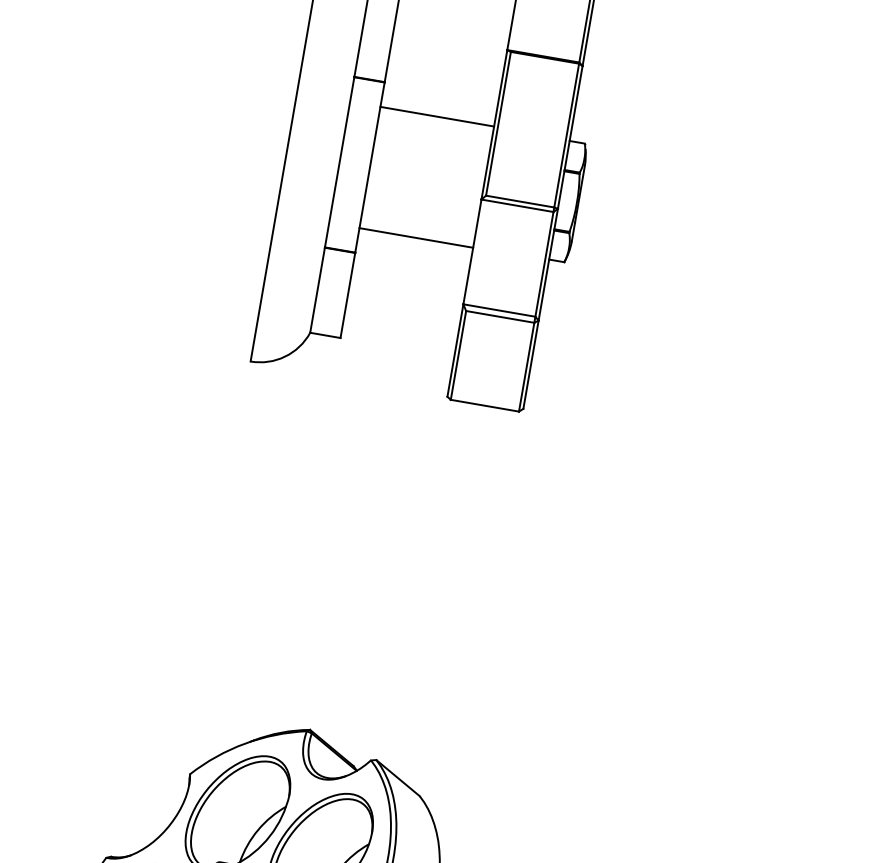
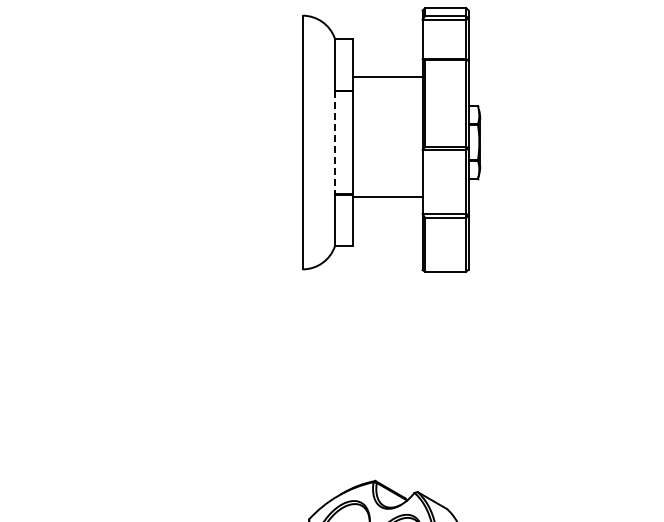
line: (436, 116) -> (387, 76), moved
line: (338, 162) -> (334, 142), solid -> dashed
line: (415, 237) -> (387, 197), moved

